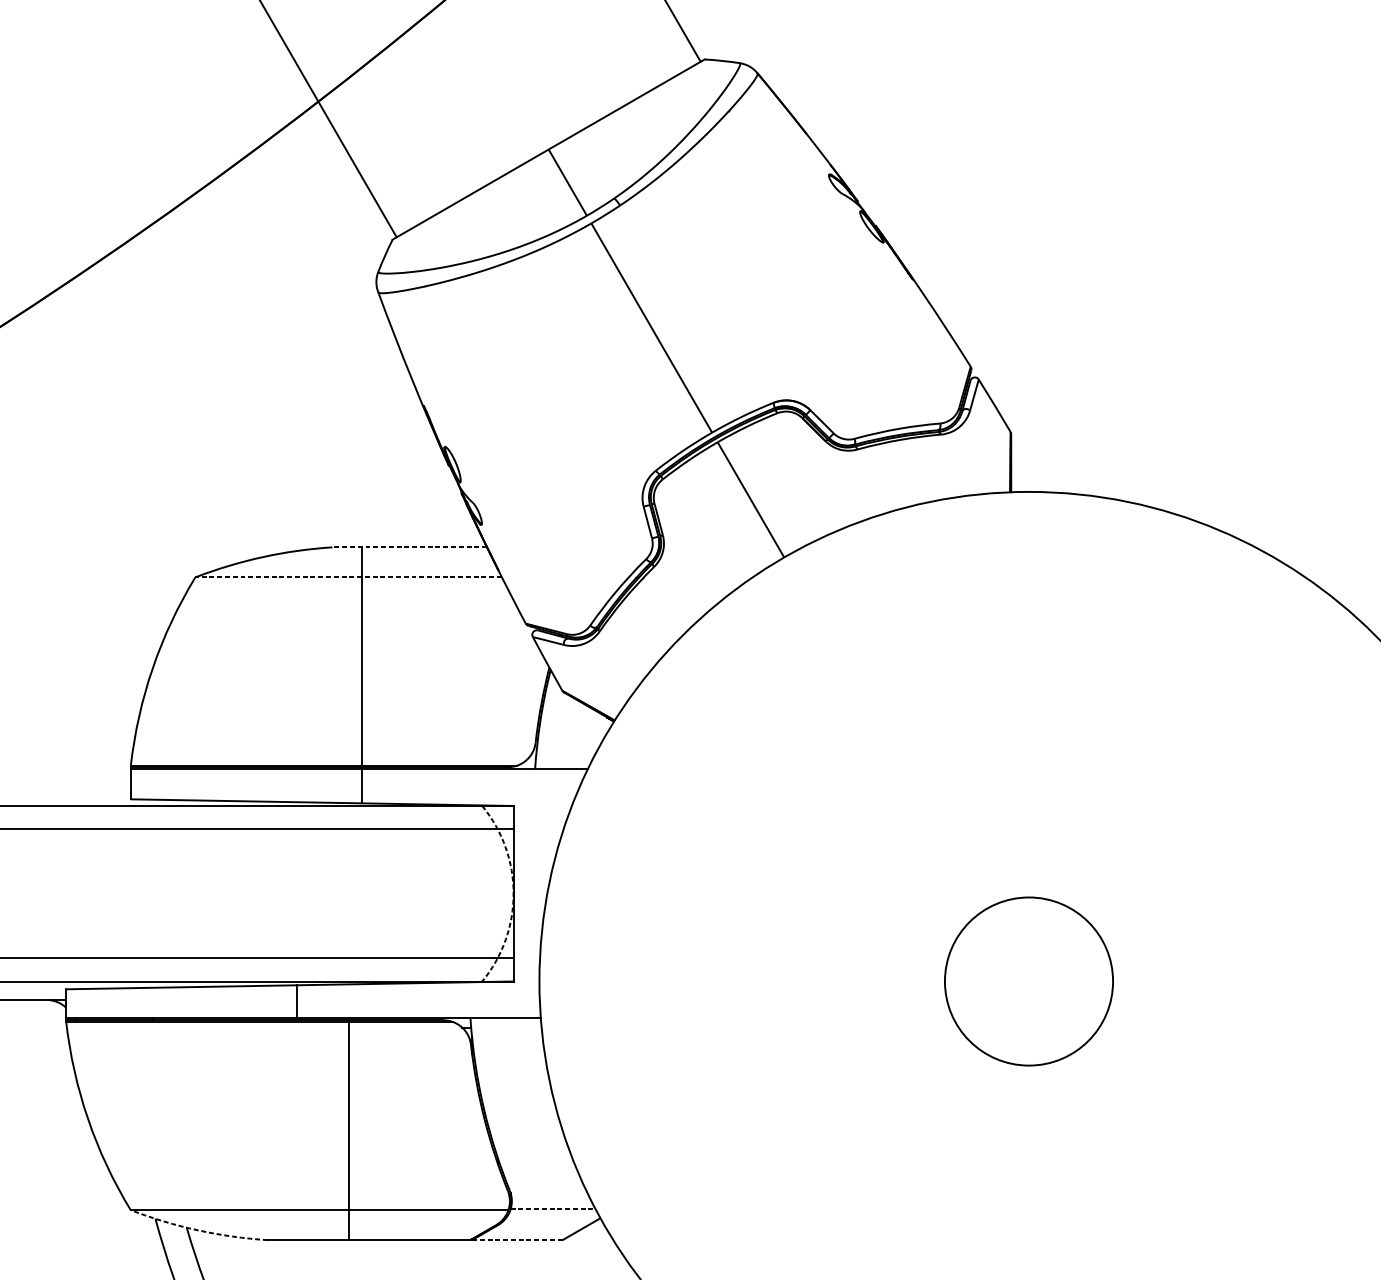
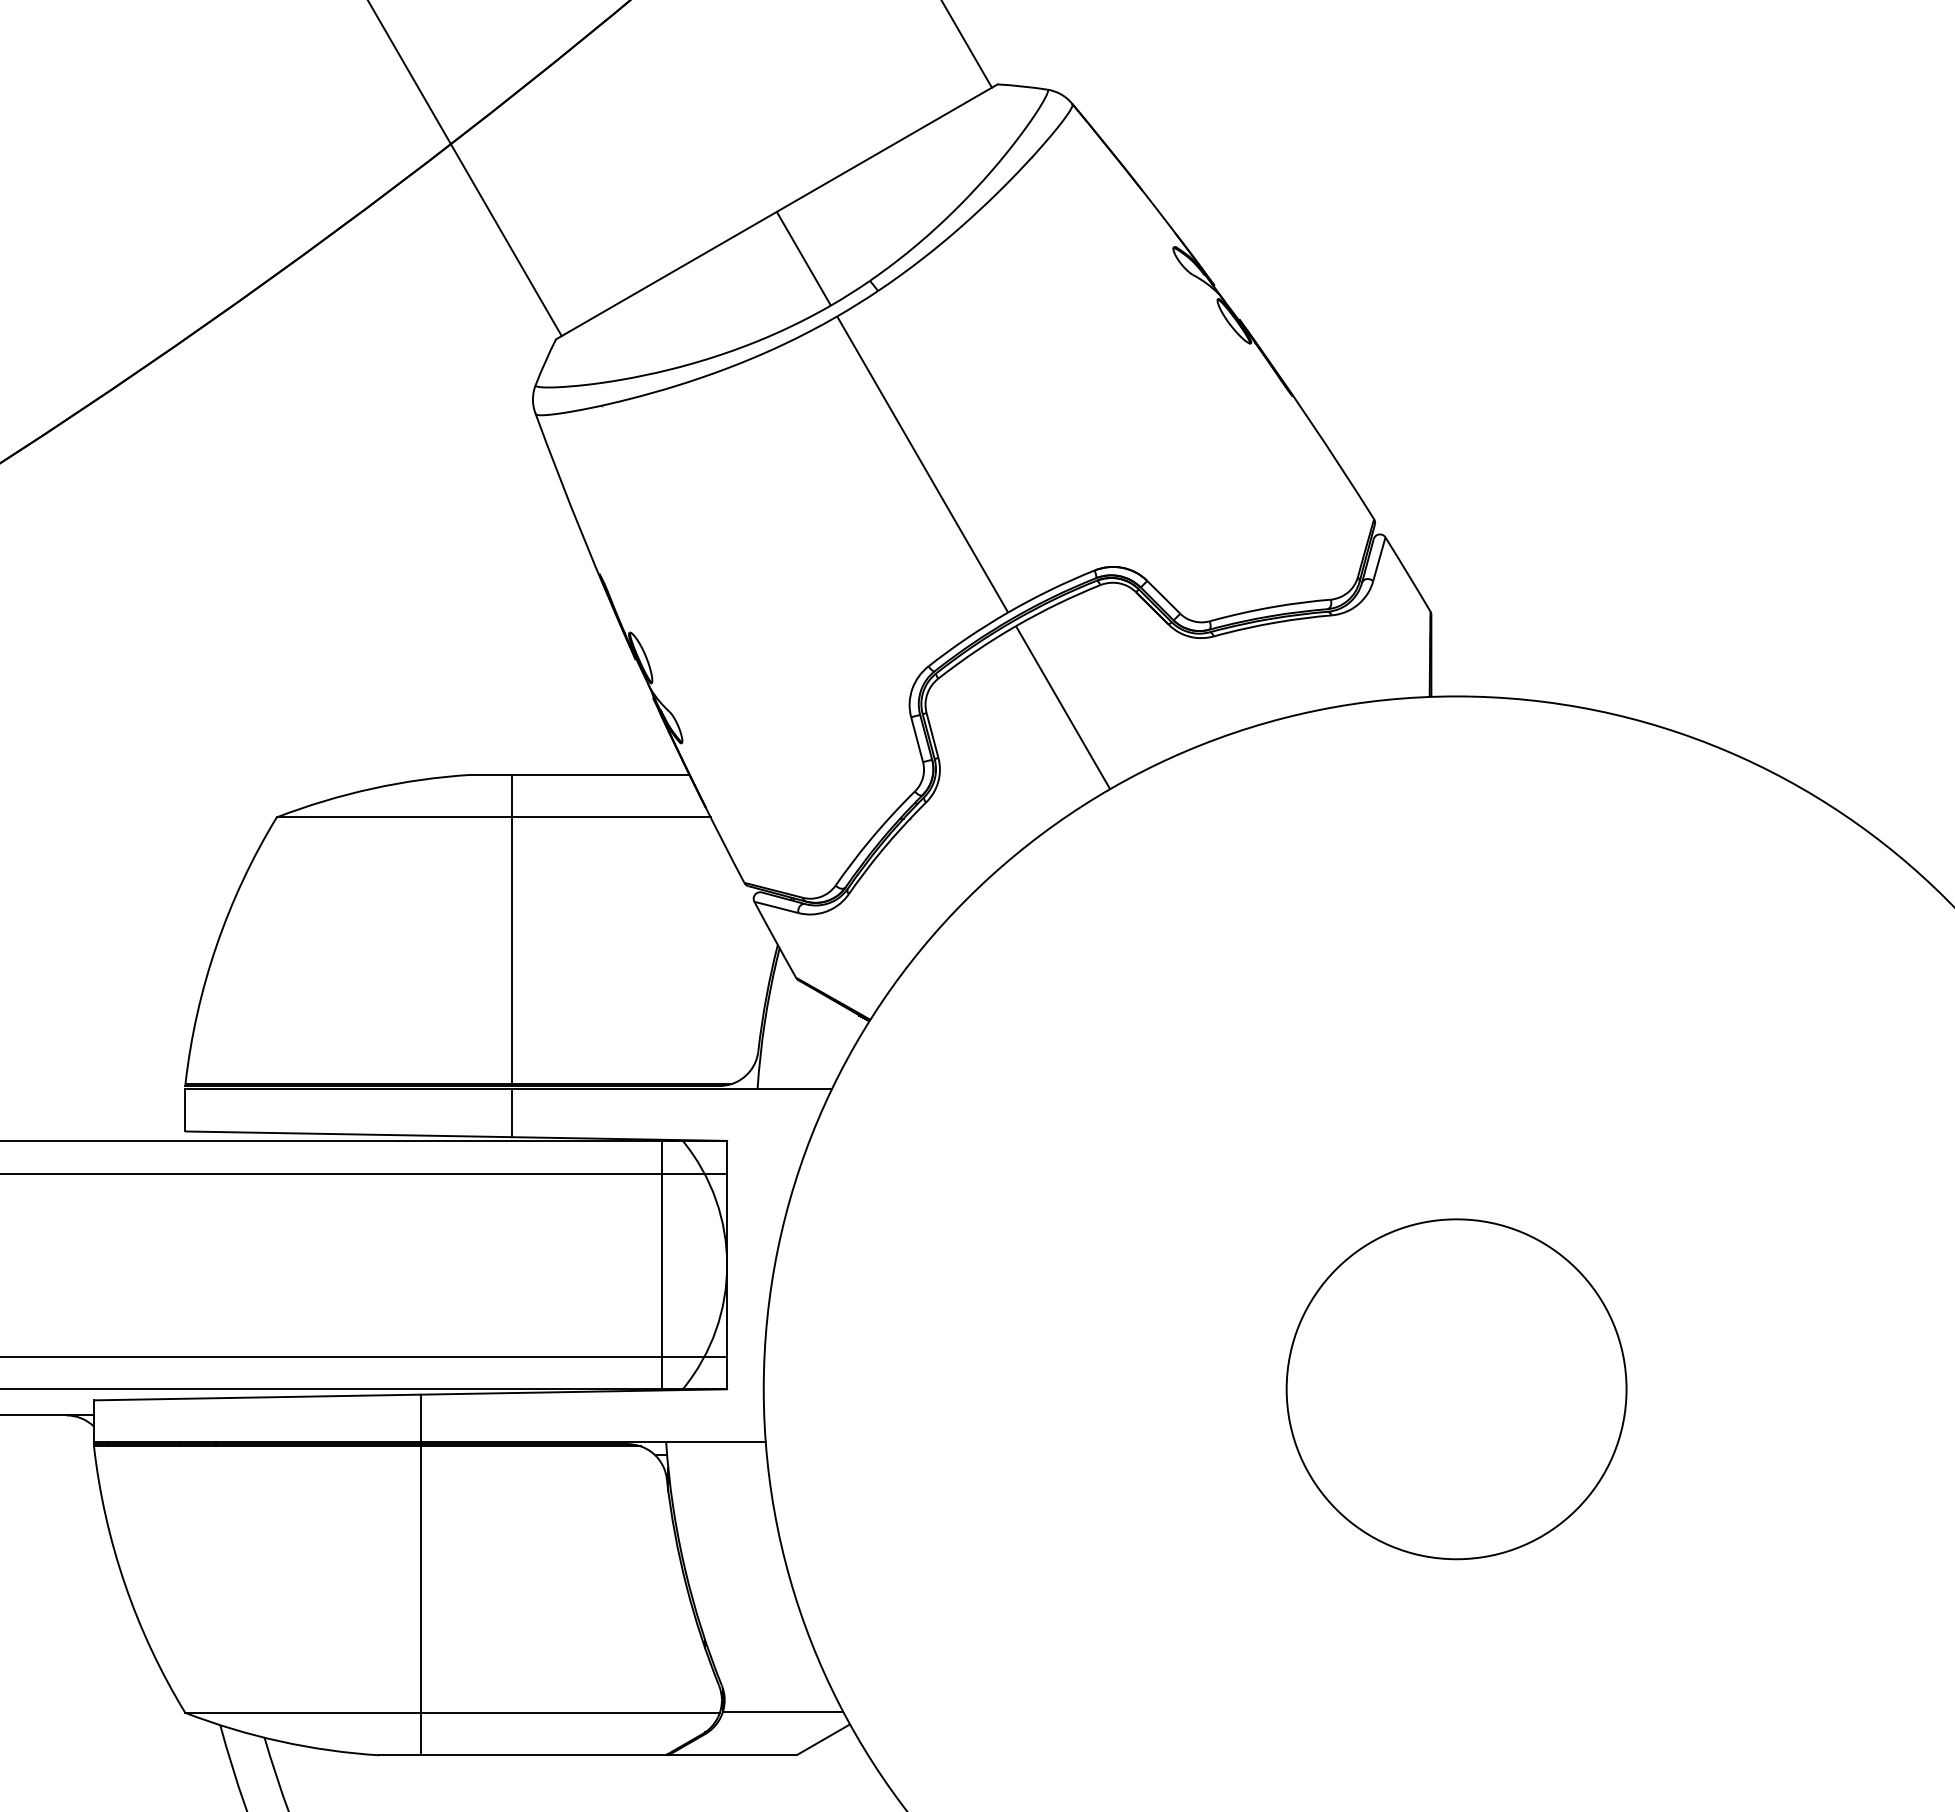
line: (409, 547) -> (579, 774), dashed -> solid
line: (348, 577) -> (493, 817), dashed -> solid
line: (467, 893) -> (661, 1264), added
arc: (513, 894) -> (727, 1265), dashed -> solid
circle: (1028, 981) -> (1456, 1389), size x1.43
line: (348, 1130) -> (420, 1599), moved
line: (553, 1209) -> (783, 1711), dashed -> solid
arc: (197, 1230) -> (280, 1741), dashed -> solid
line: (517, 1240) -> (732, 1755), dashed -> solid

